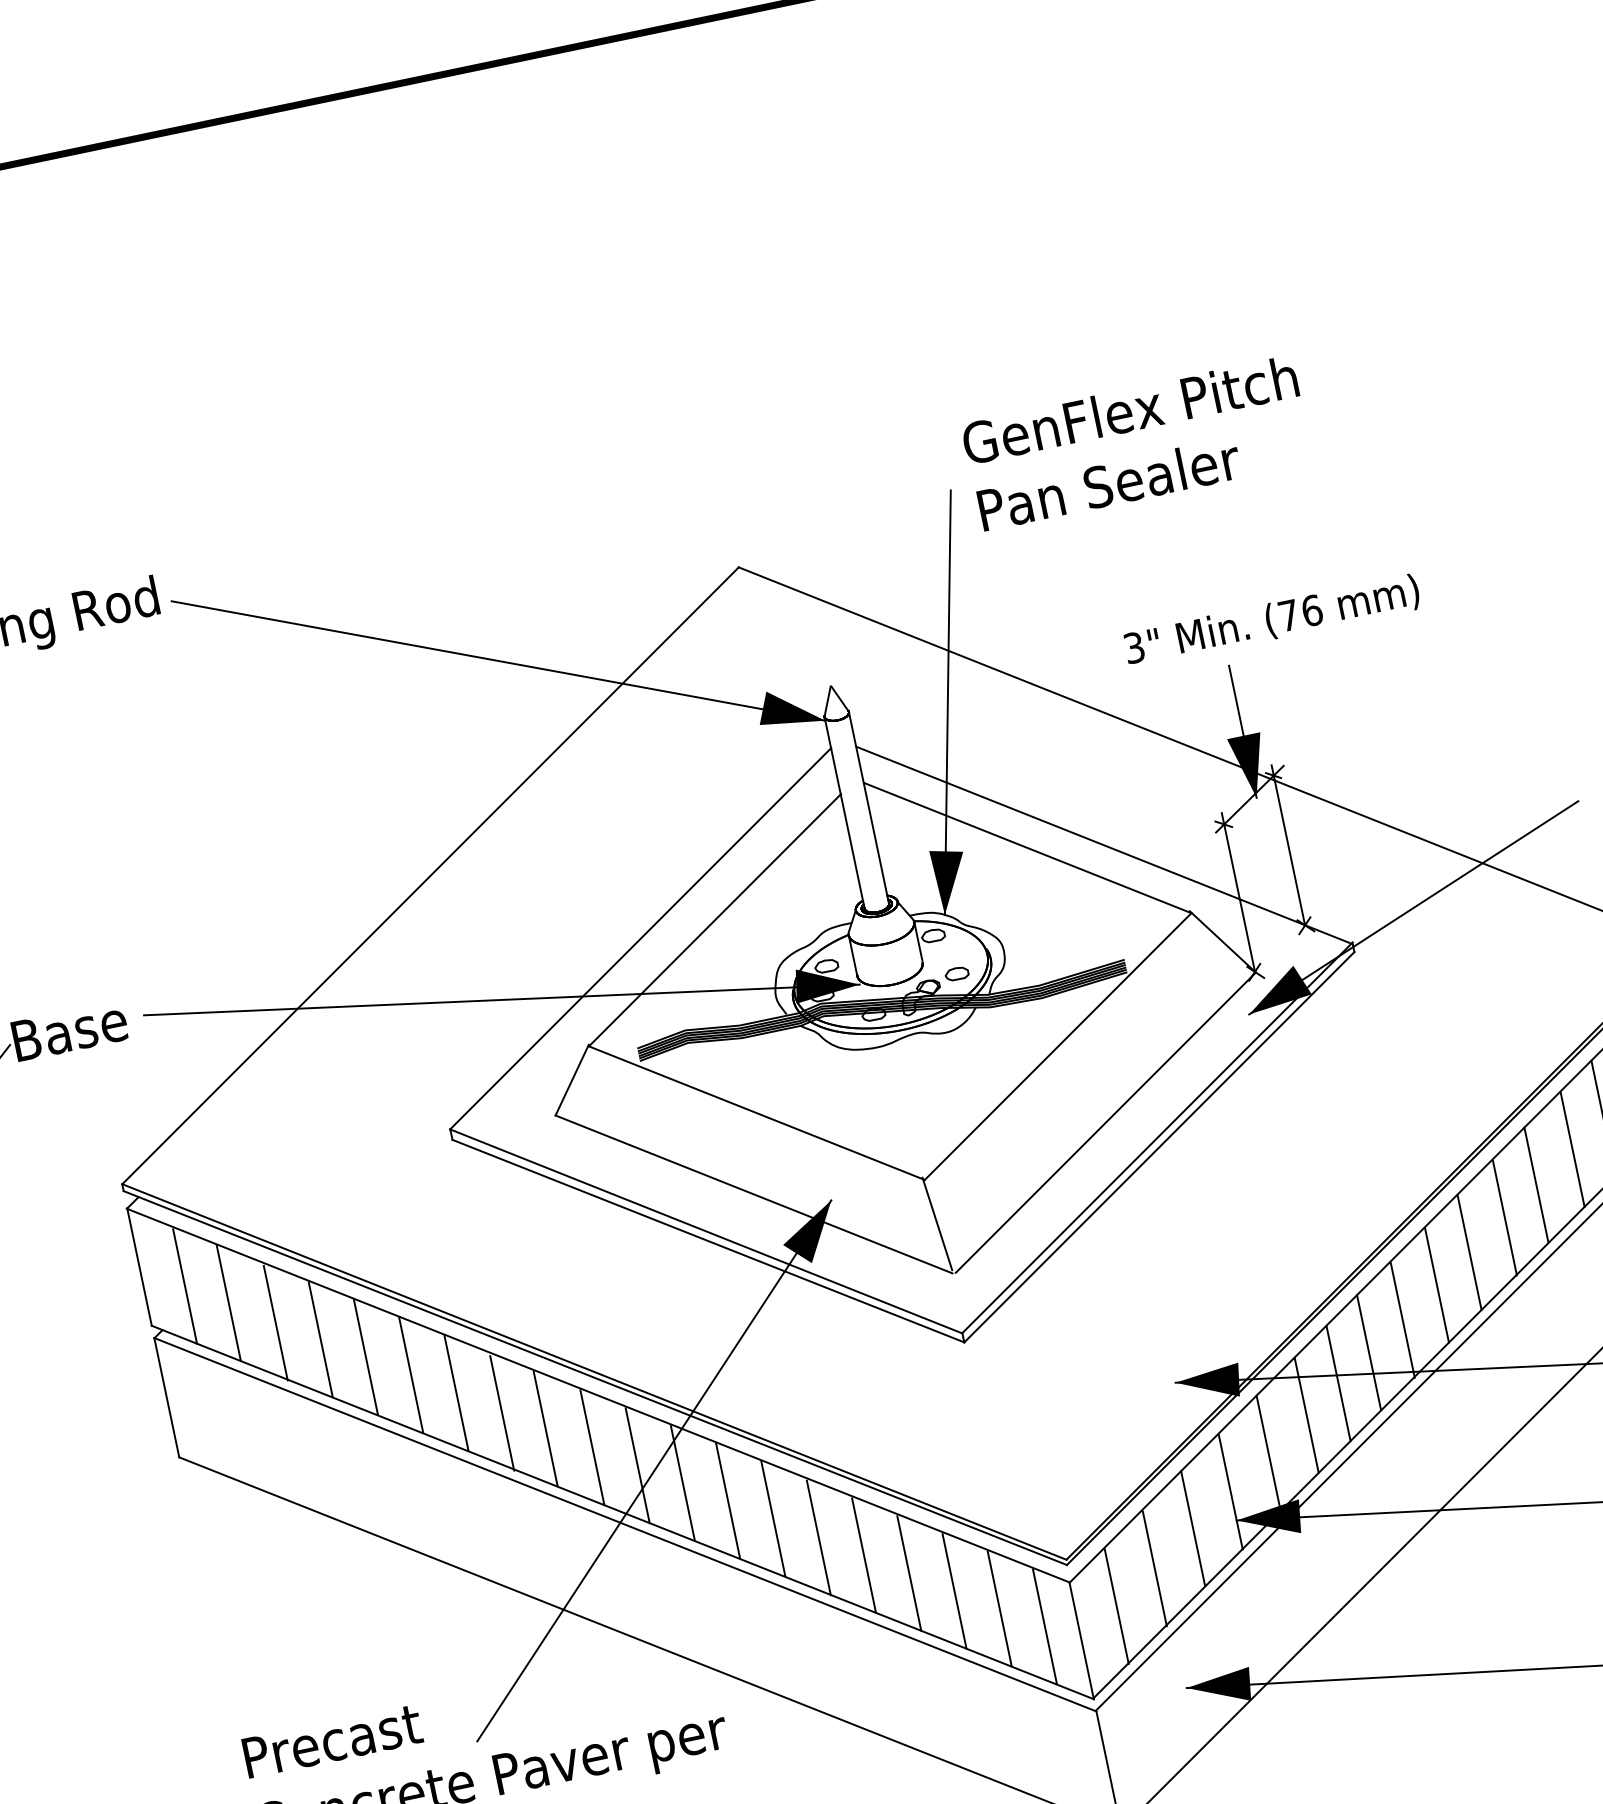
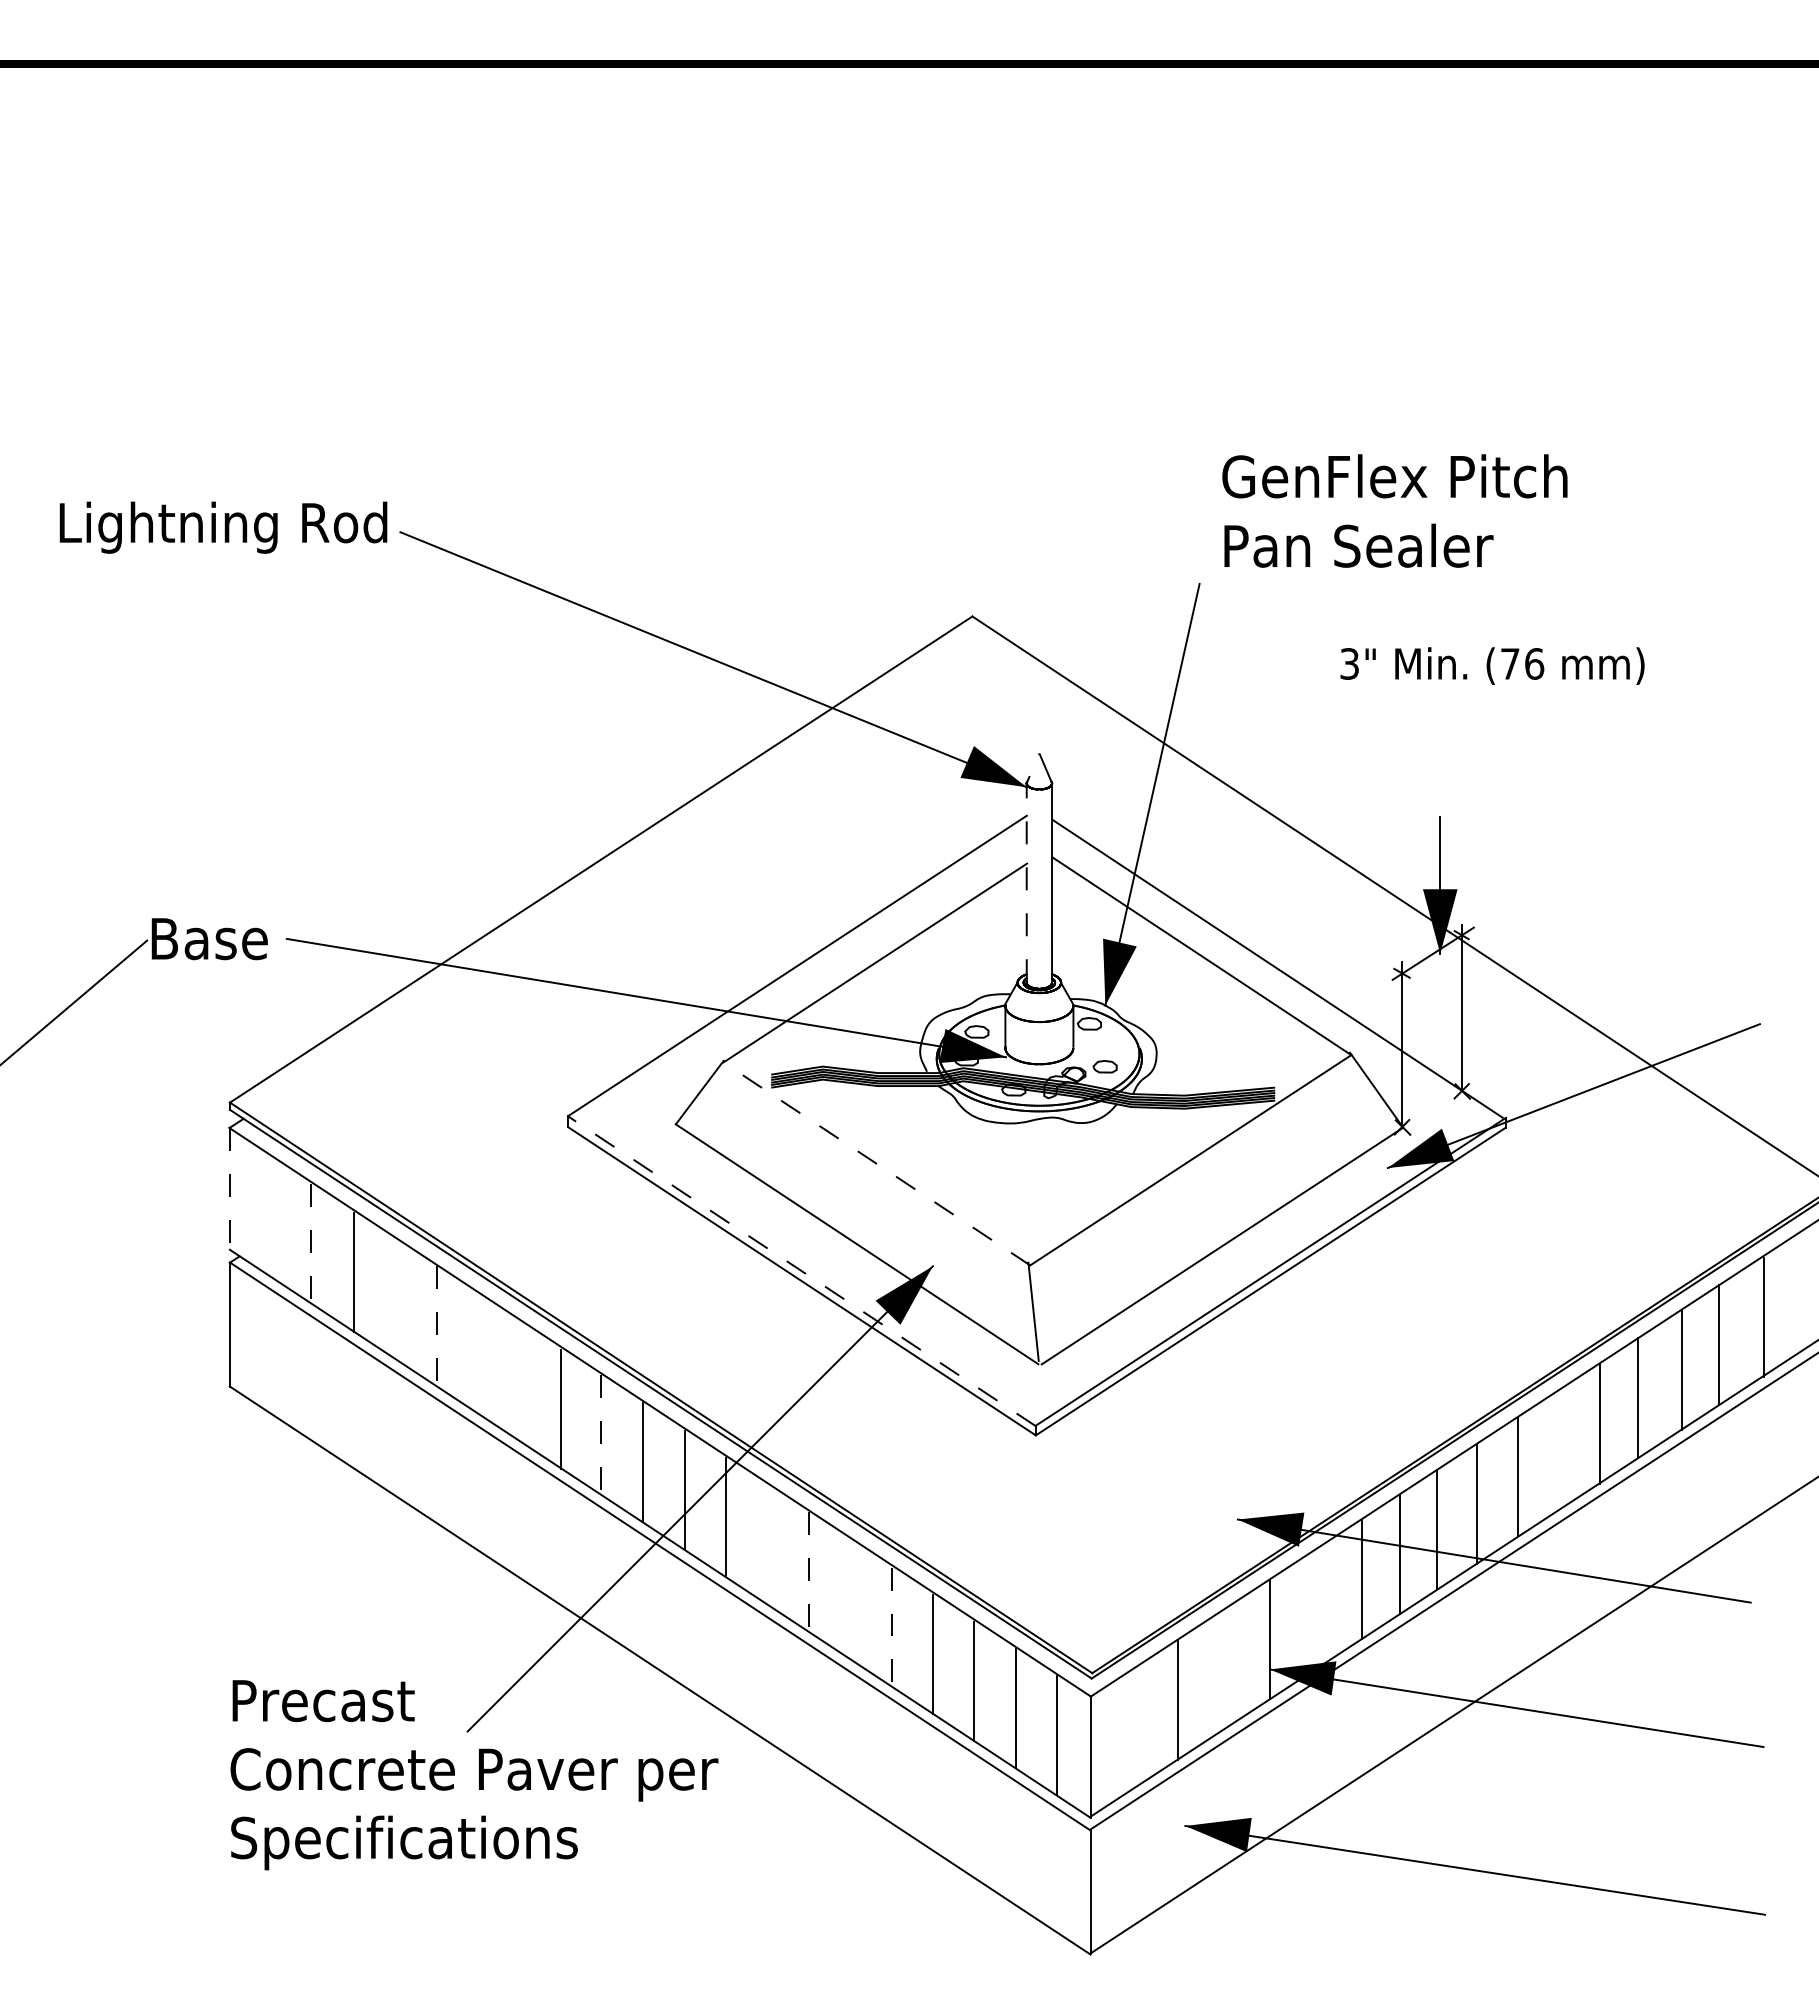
text: (1136, 443) -> (1394, 510), moved
text: (1272, 620) -> (1492, 665), moved
line: (840, 796) -> (1026, 865), solid -> dashed
line: (756, 1112) -> (876, 1163), solid -> dashed
line: (706, 1231) -> (801, 1271), solid -> dashed
line: (1469, 1252) -> (1557, 1450), removed
line: (139, 1266) -> (229, 1188), solid -> dashed
line: (185, 1286) -> (271, 1217), removed
line: (229, 1303) -> (311, 1243), solid -> dashed
line: (320, 1339) -> (395, 1298), removed
line: (365, 1357) -> (436, 1325), solid -> dashed
line: (410, 1374) -> (477, 1352), removed
line: (456, 1392) -> (519, 1379), removed
line: (545, 1428) -> (600, 1434), solid -> dashed
line: (1268, 1452) -> (1315, 1608), removed
line: (727, 1500) -> (767, 1543), removed
line: (773, 1518) -> (808, 1571), solid -> dashed
line: (1192, 1527) -> (1224, 1667), removed
line: (819, 1537) -> (850, 1599), removed
line: (864, 1556) -> (891, 1627), solid -> dashed
line: (1116, 1605) -> (1132, 1729), removed

